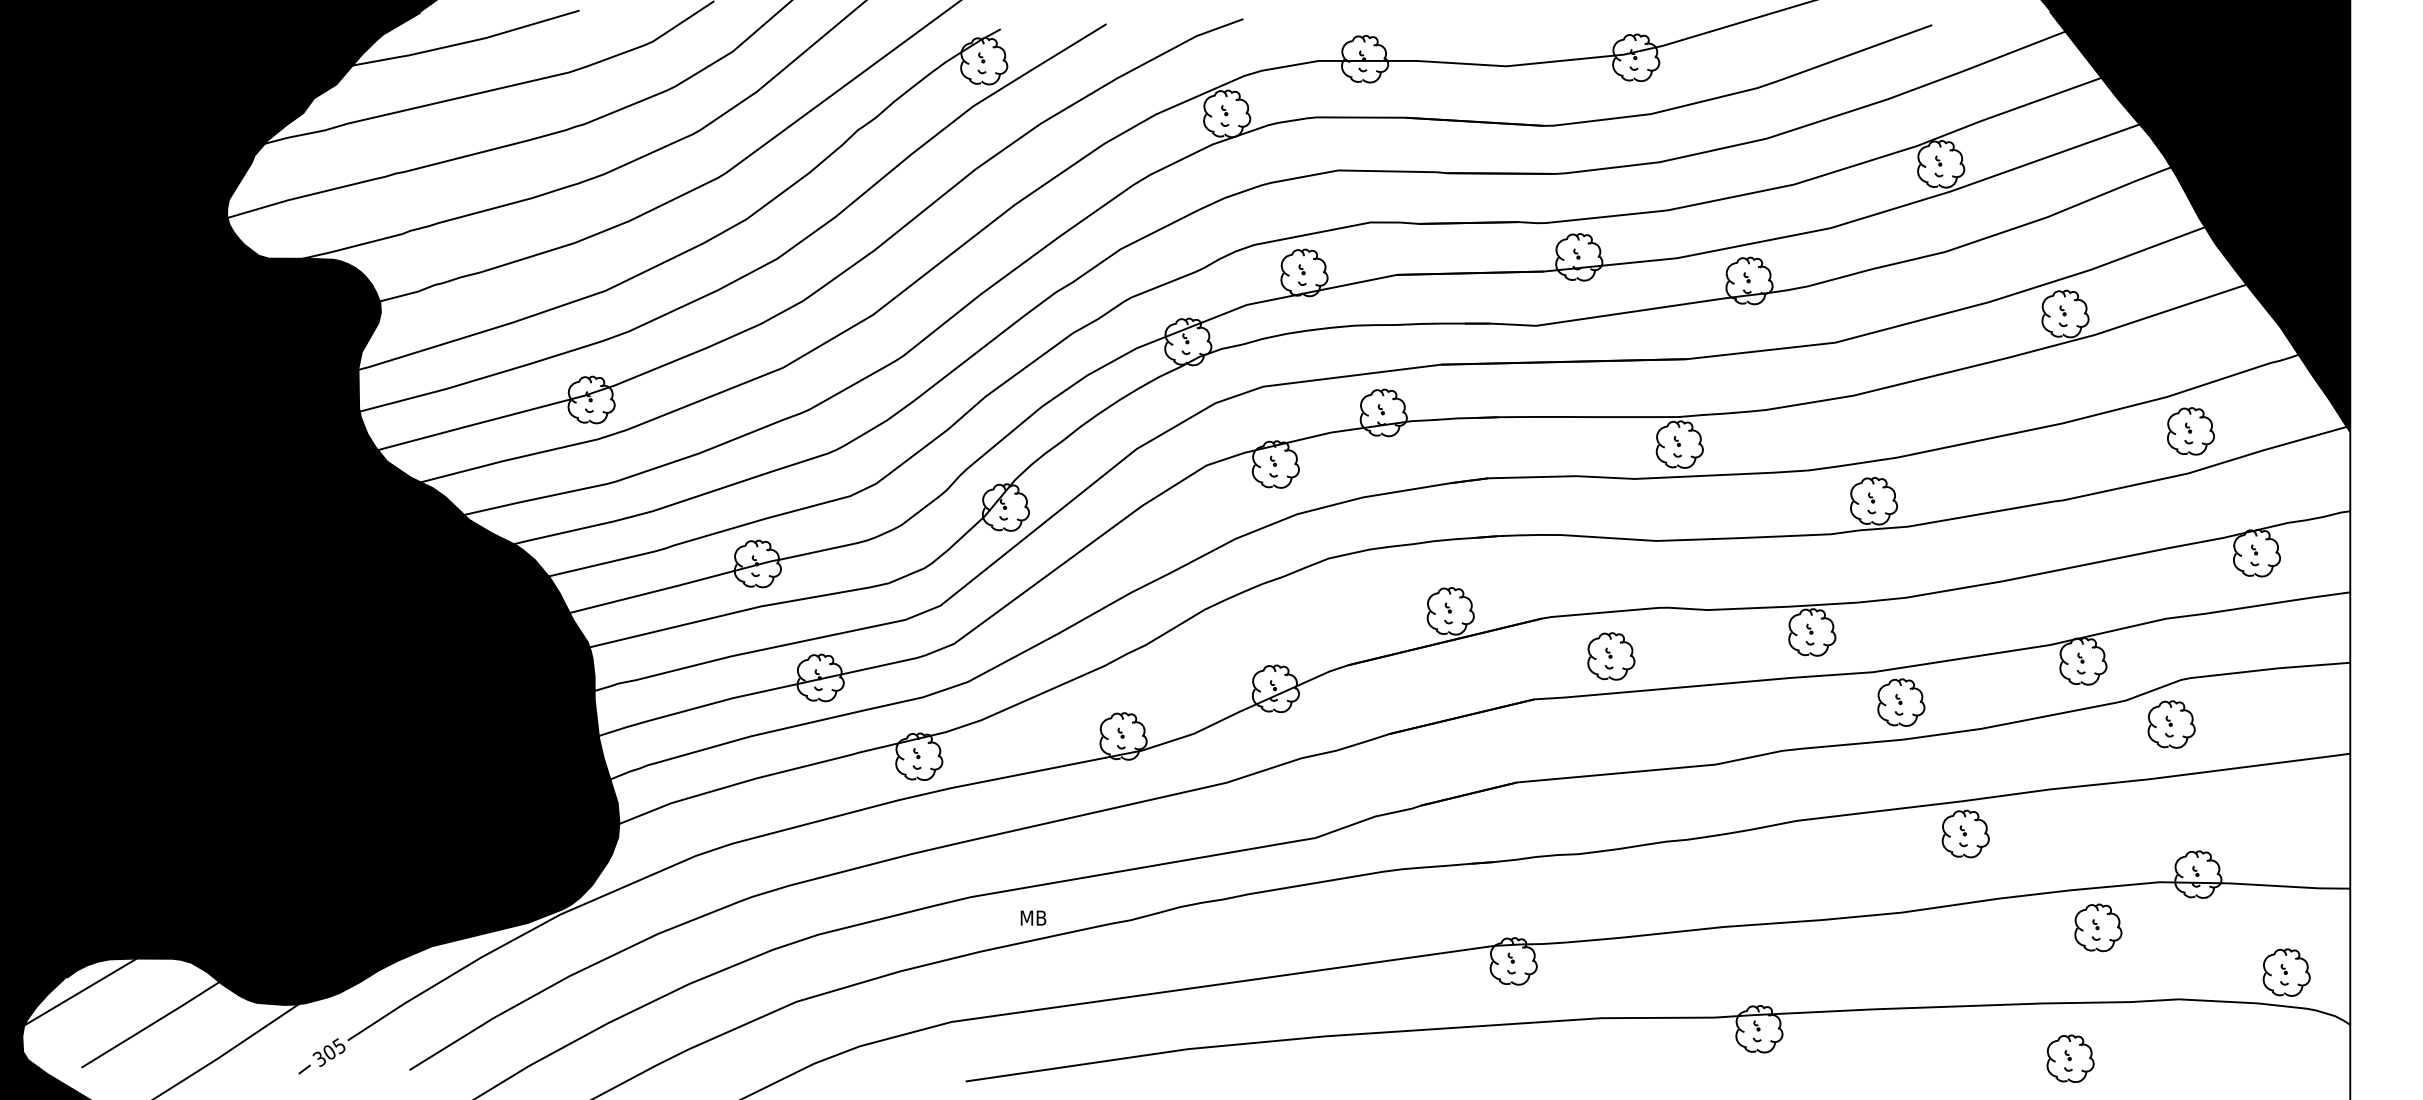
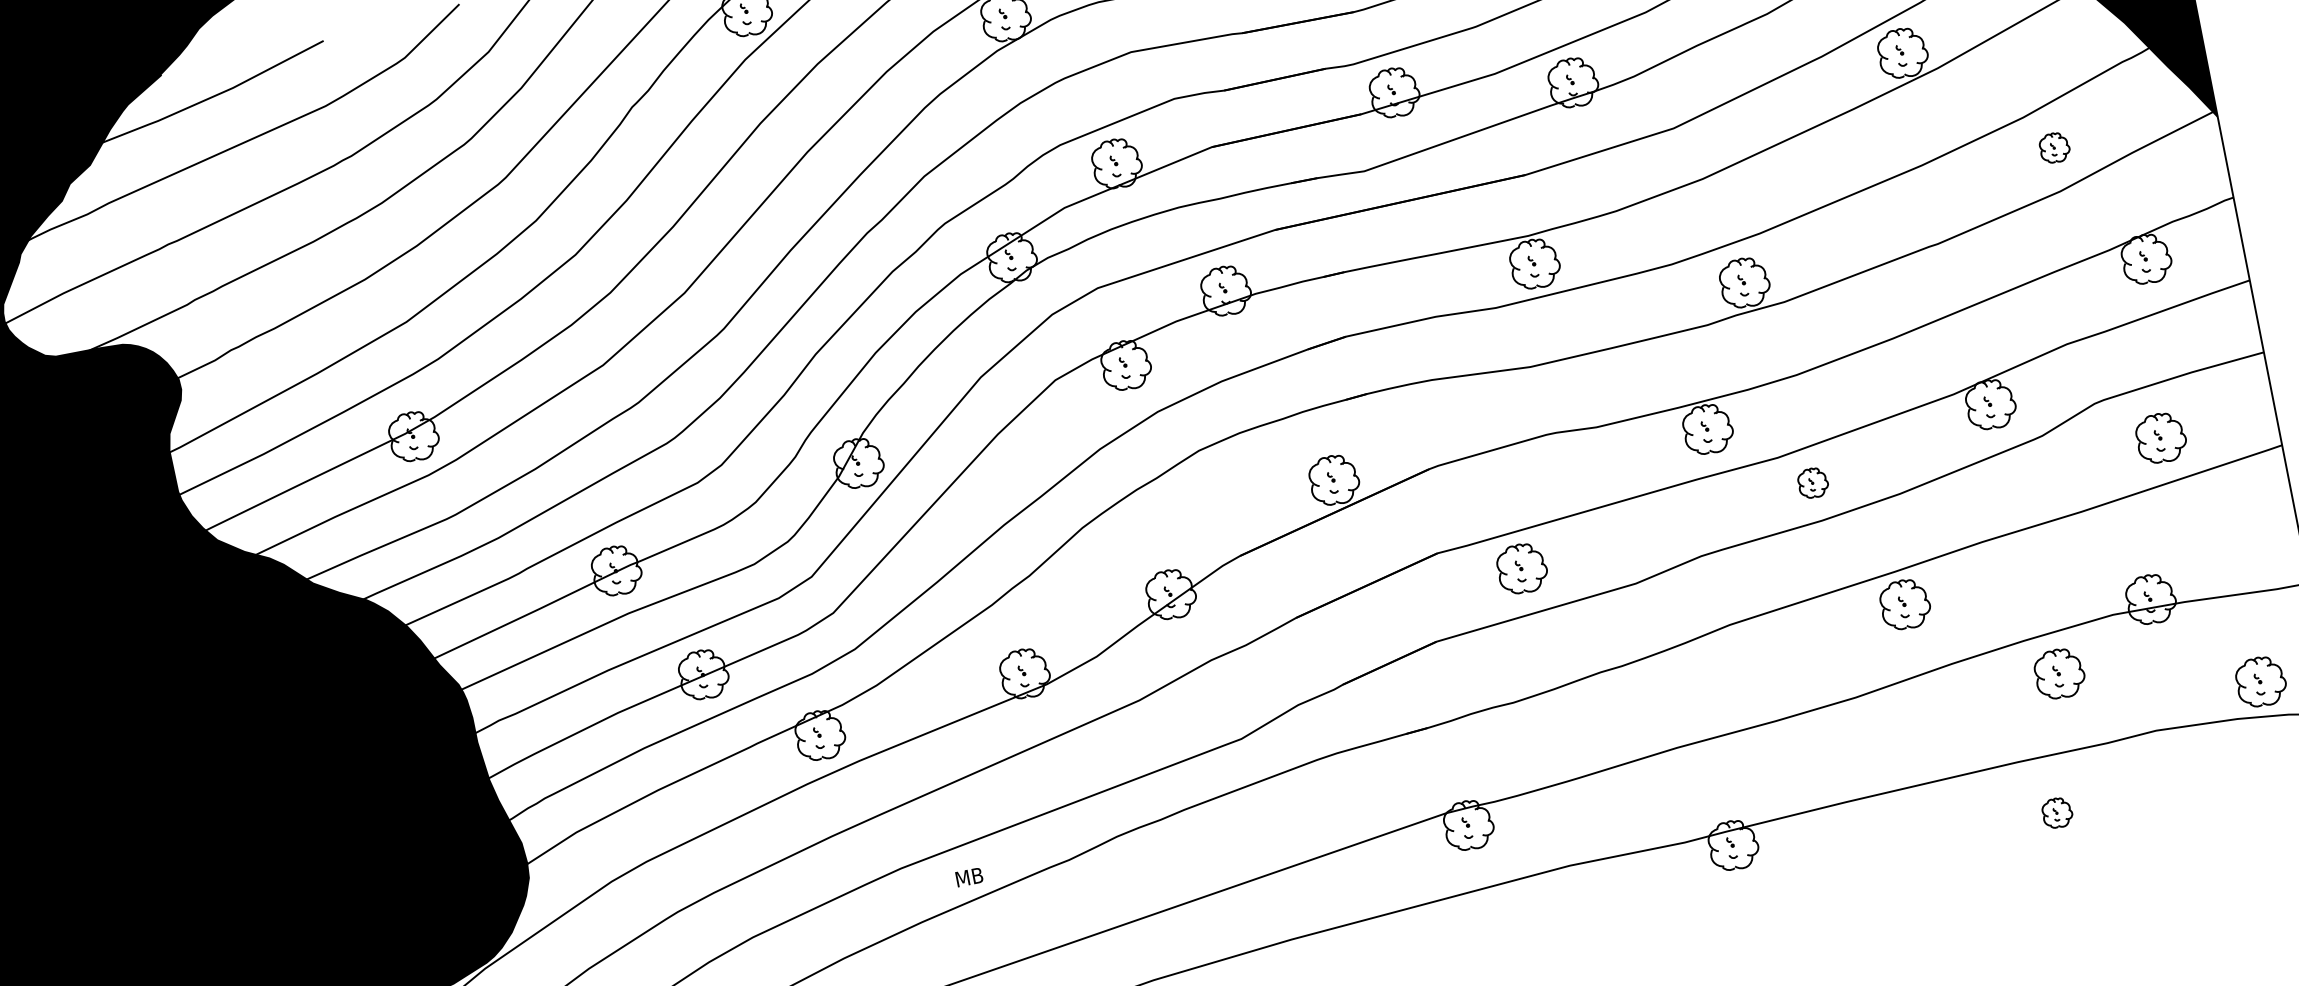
part: (2190, 431) -> (2054, 148), size x0.6
part: (1611, 656) -> (1522, 568), moved
part: (1901, 702) -> (1813, 482), size x0.6
part: (2171, 724) -> (2161, 438), moved
part: (2070, 1058) -> (2057, 812), size x0.6

